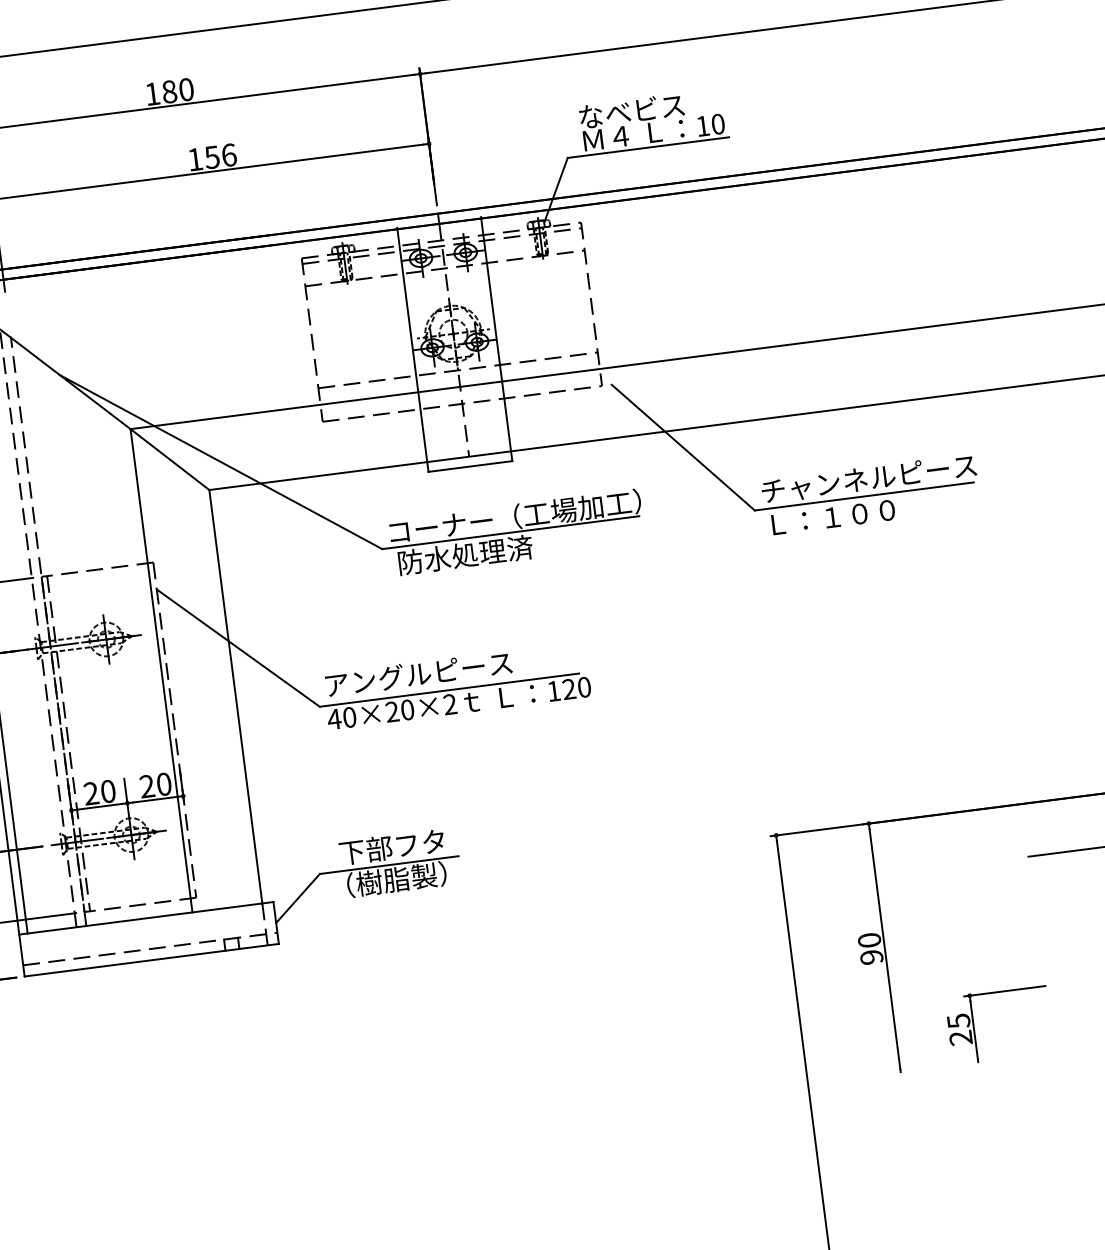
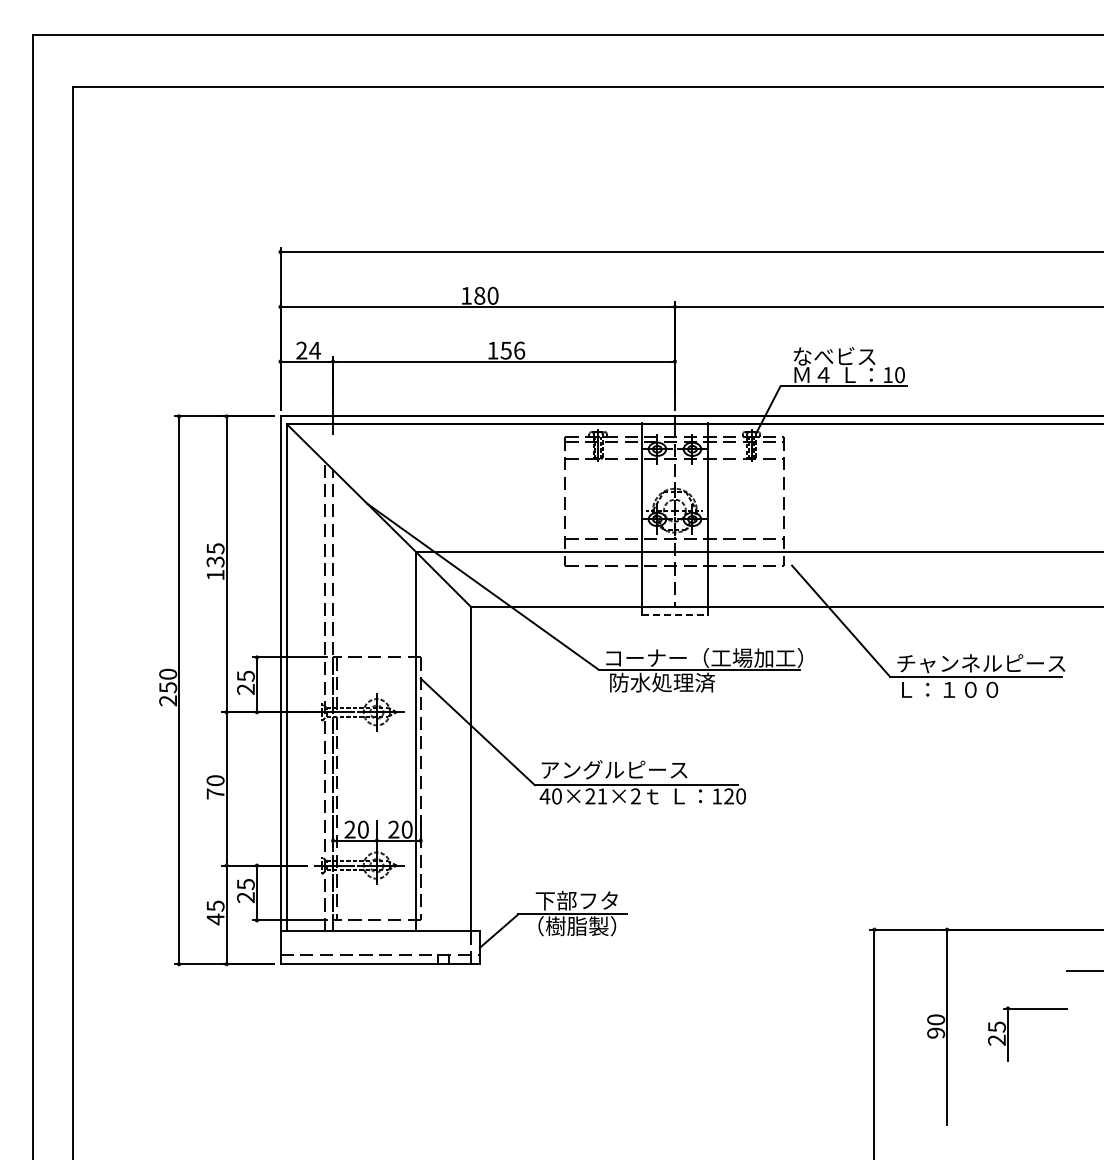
line: (469, 466) -> (674, 614), solid -> dashed
text: (407, 710) -> (602, 796), 40×20×2 -> 40×21×2
part: (974, 1027) -> (1008, 1033), moved

